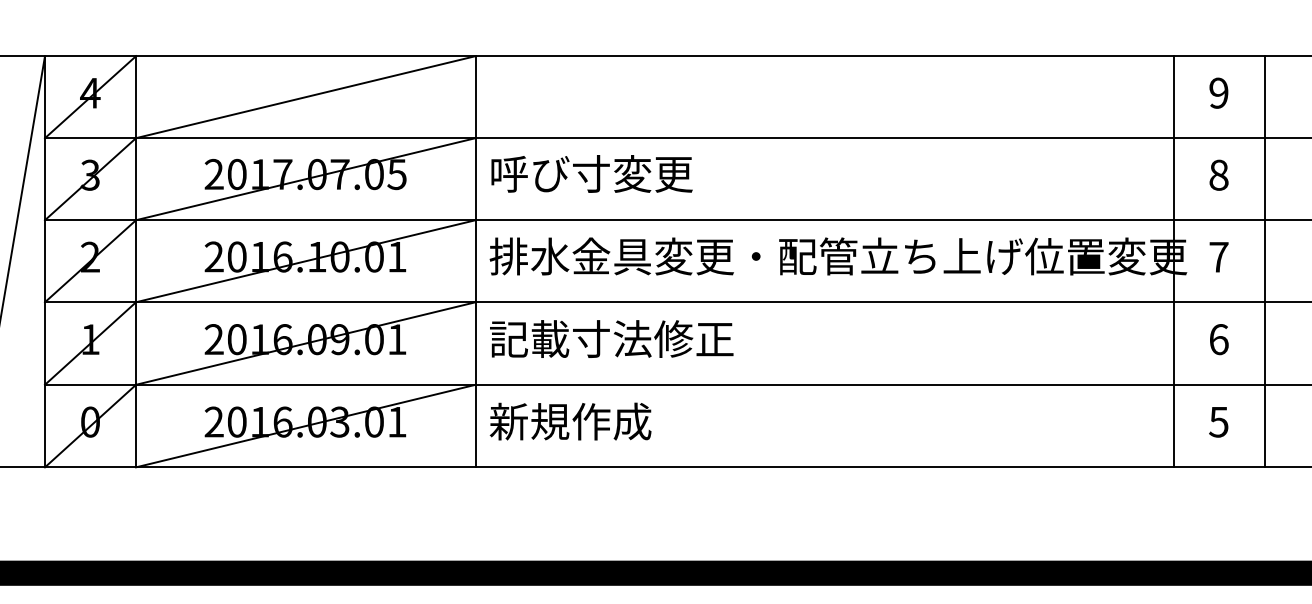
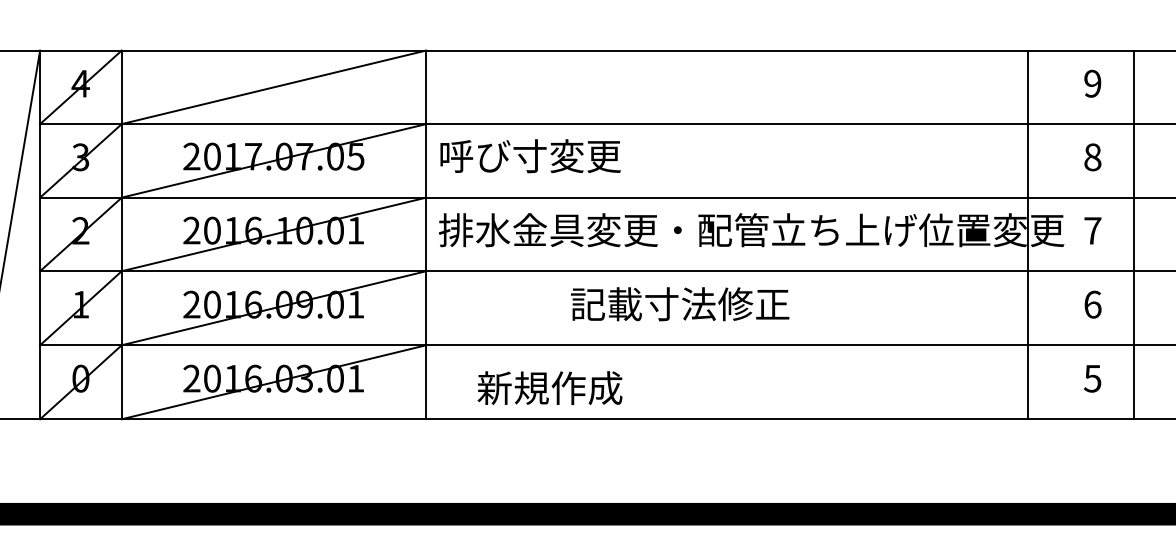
line: (1173, 261) -> (1027, 234), moved
text: (611, 338) -> (679, 303), moved
text: (570, 421) -> (549, 388), moved

